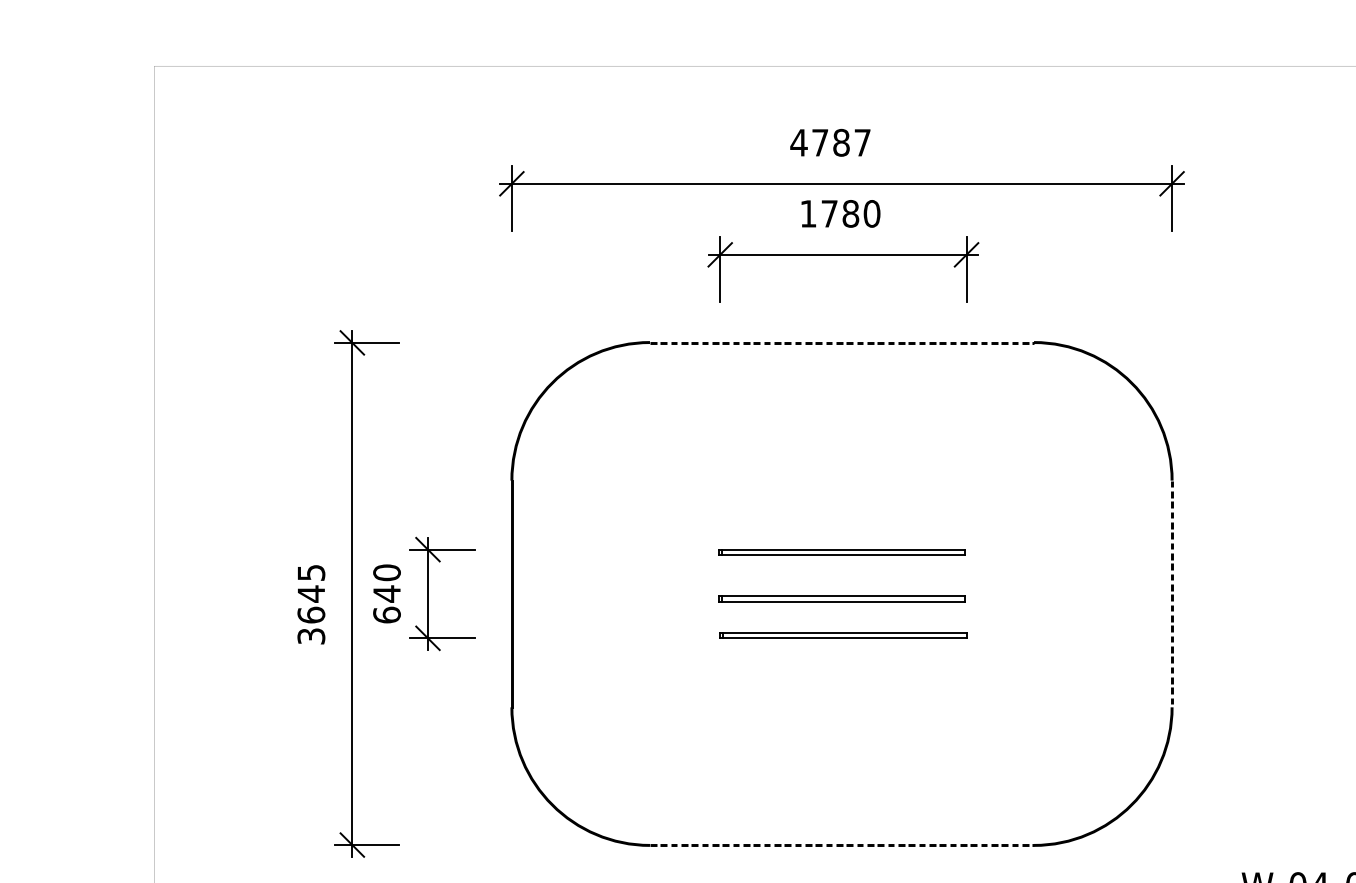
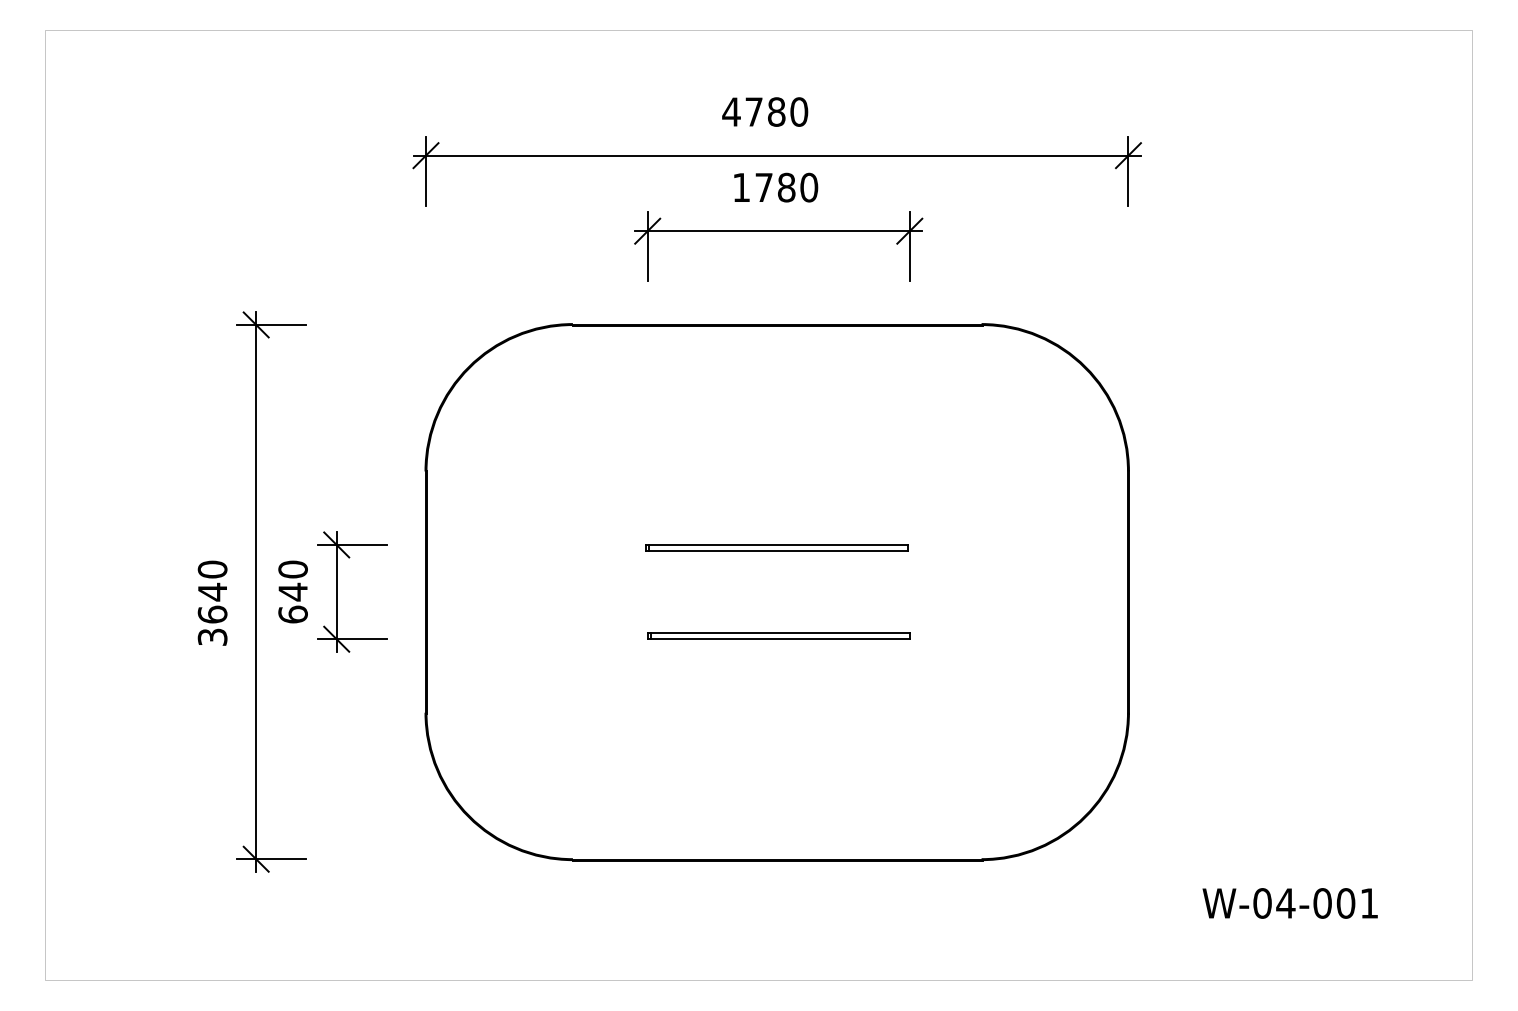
text: (862, 142) -> (799, 111), 4787 -> 4780
line: (842, 342) -> (777, 324), dashed -> solid
text: (311, 572) -> (212, 569), 3645 -> 3640
line: (1172, 594) -> (1128, 592), dashed -> solid
part: (841, 598) -> (776, 596), removed
line: (842, 845) -> (777, 859), dashed -> solid

